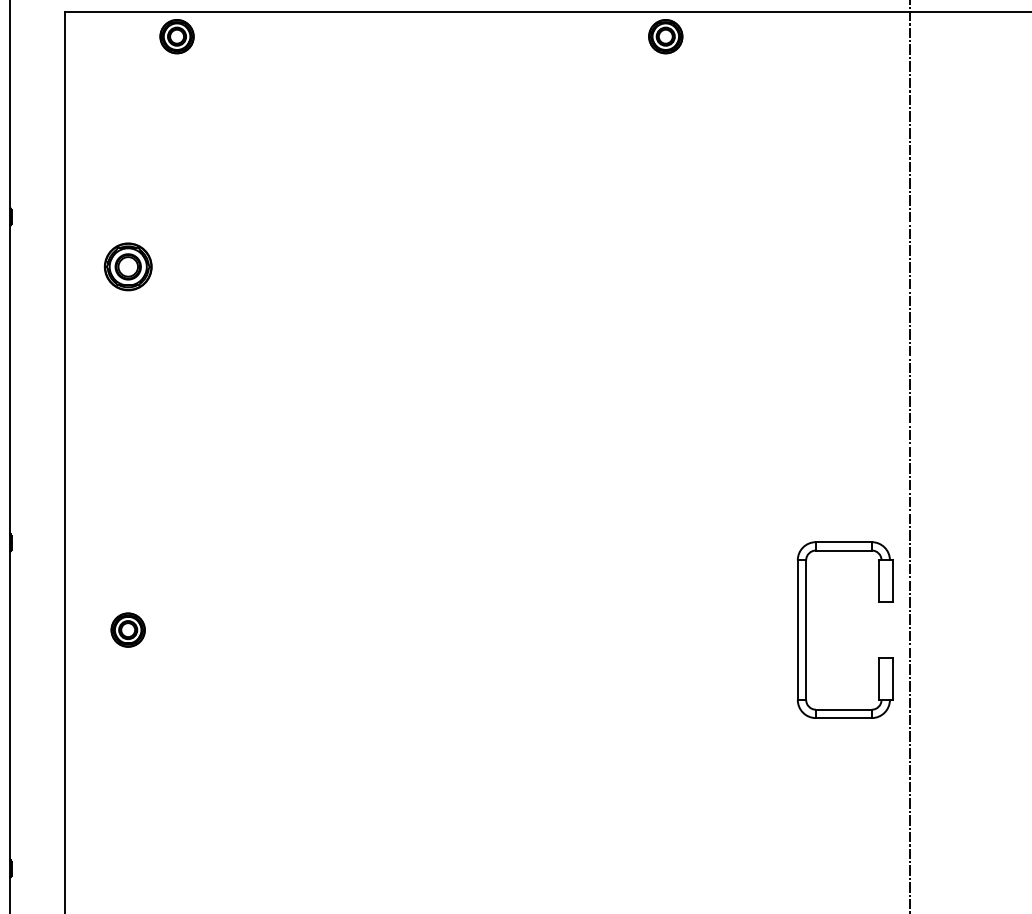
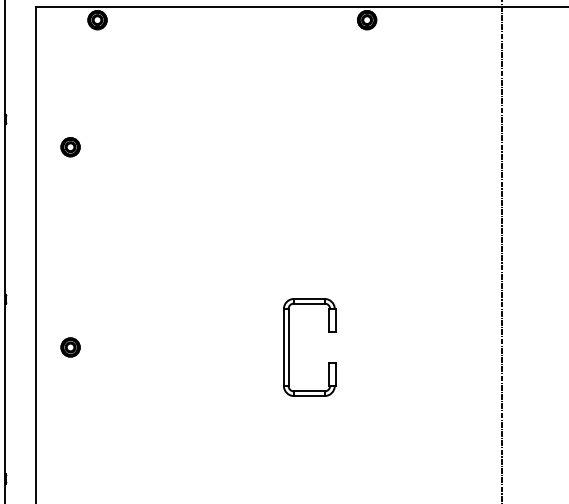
part: (128, 267) -> (70, 147), size x0.71
part: (807, 630) -> (289, 347), moved

